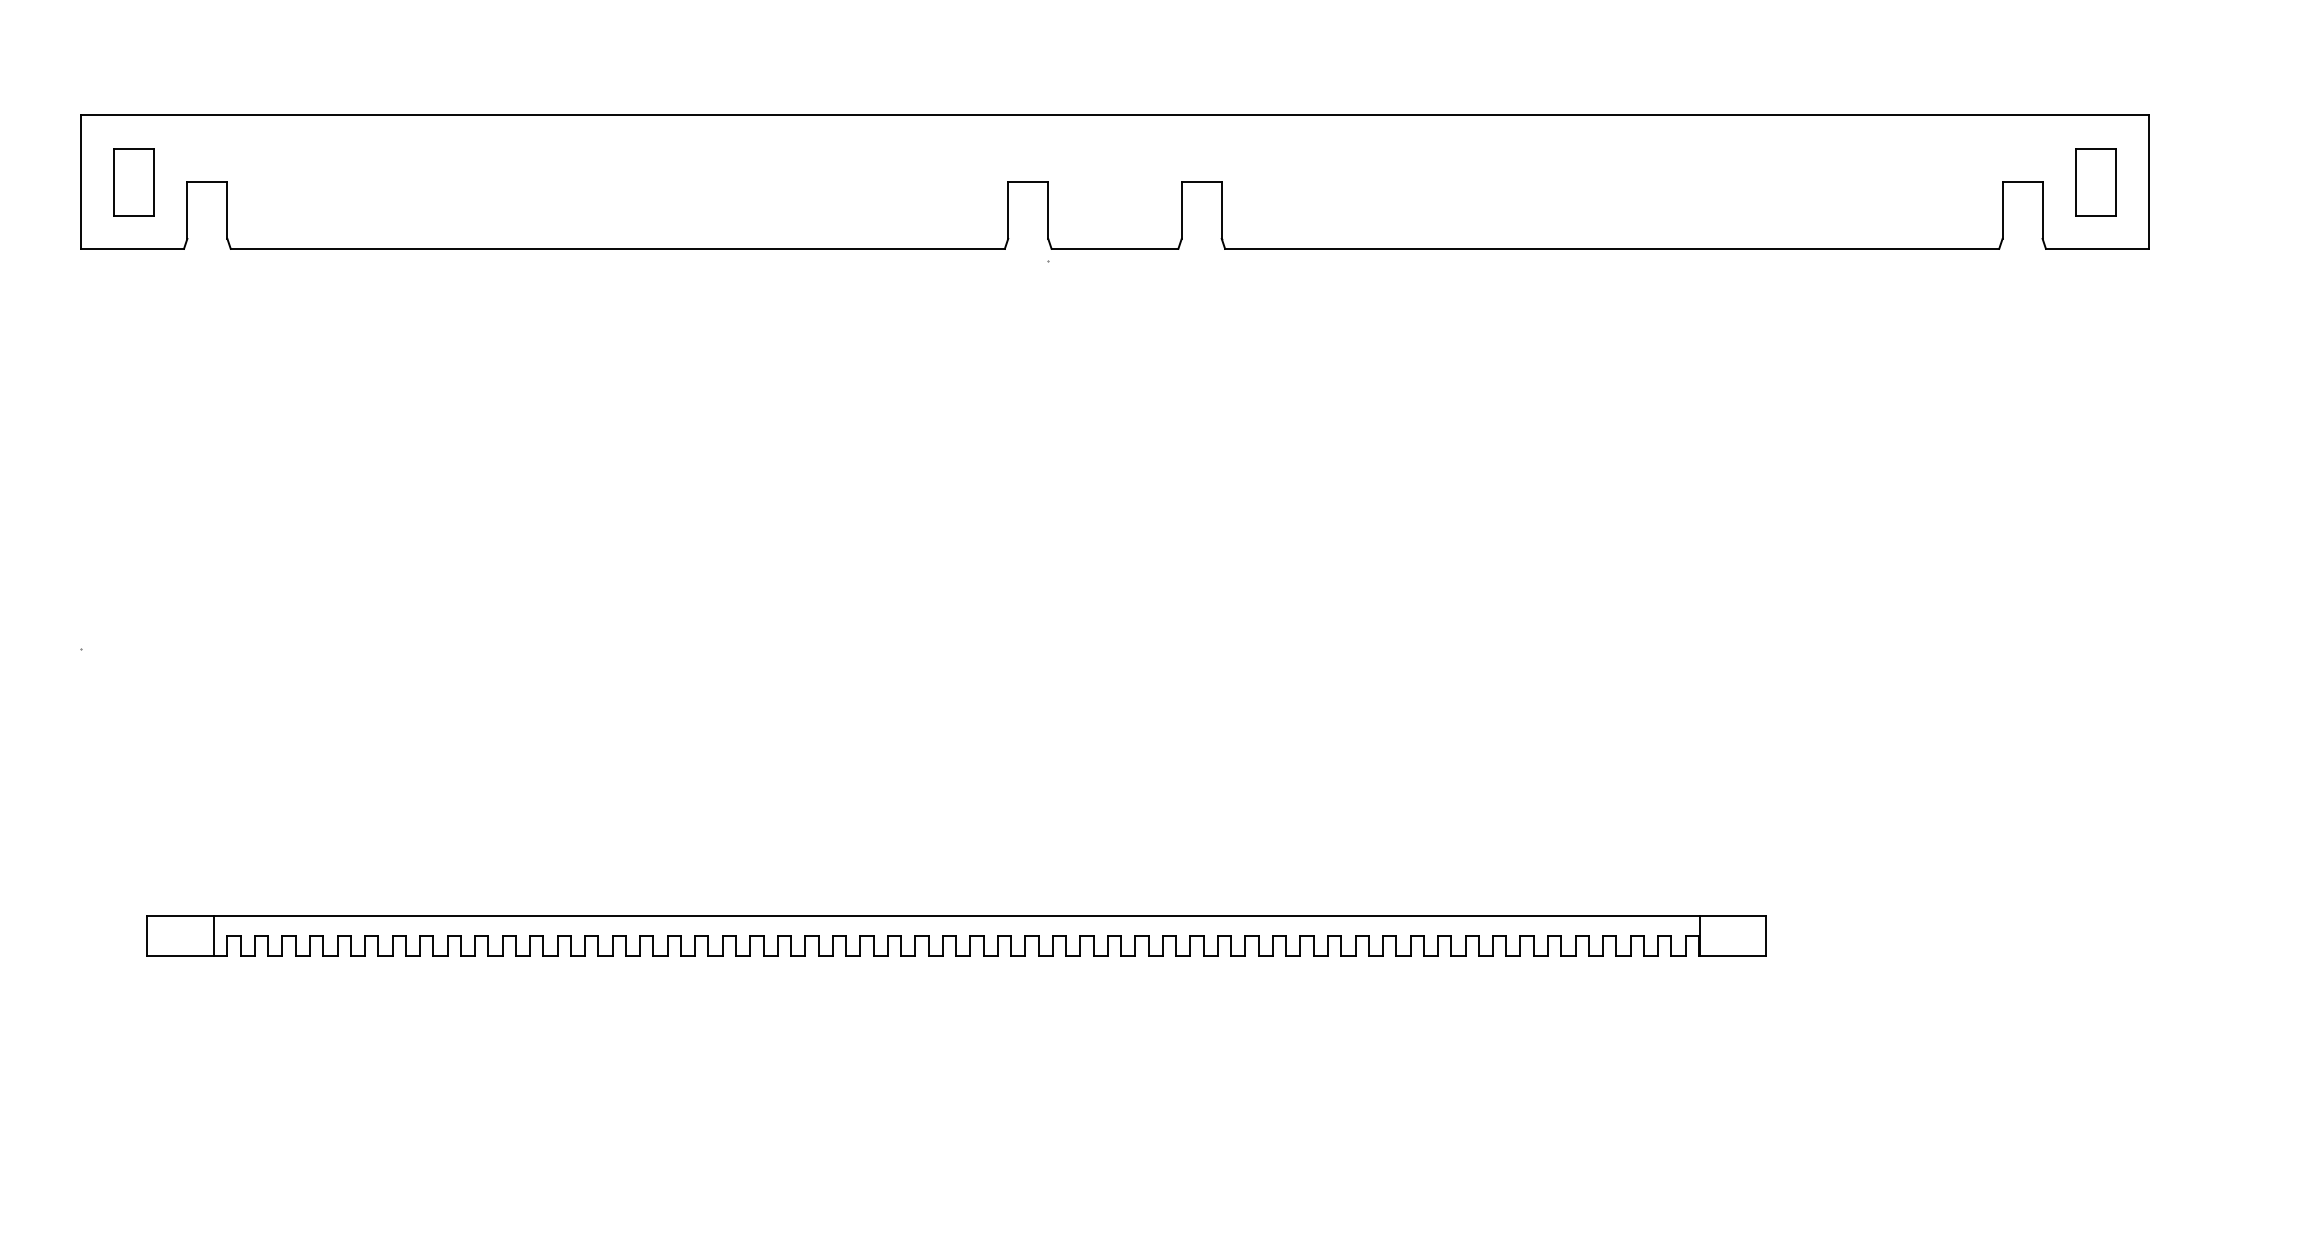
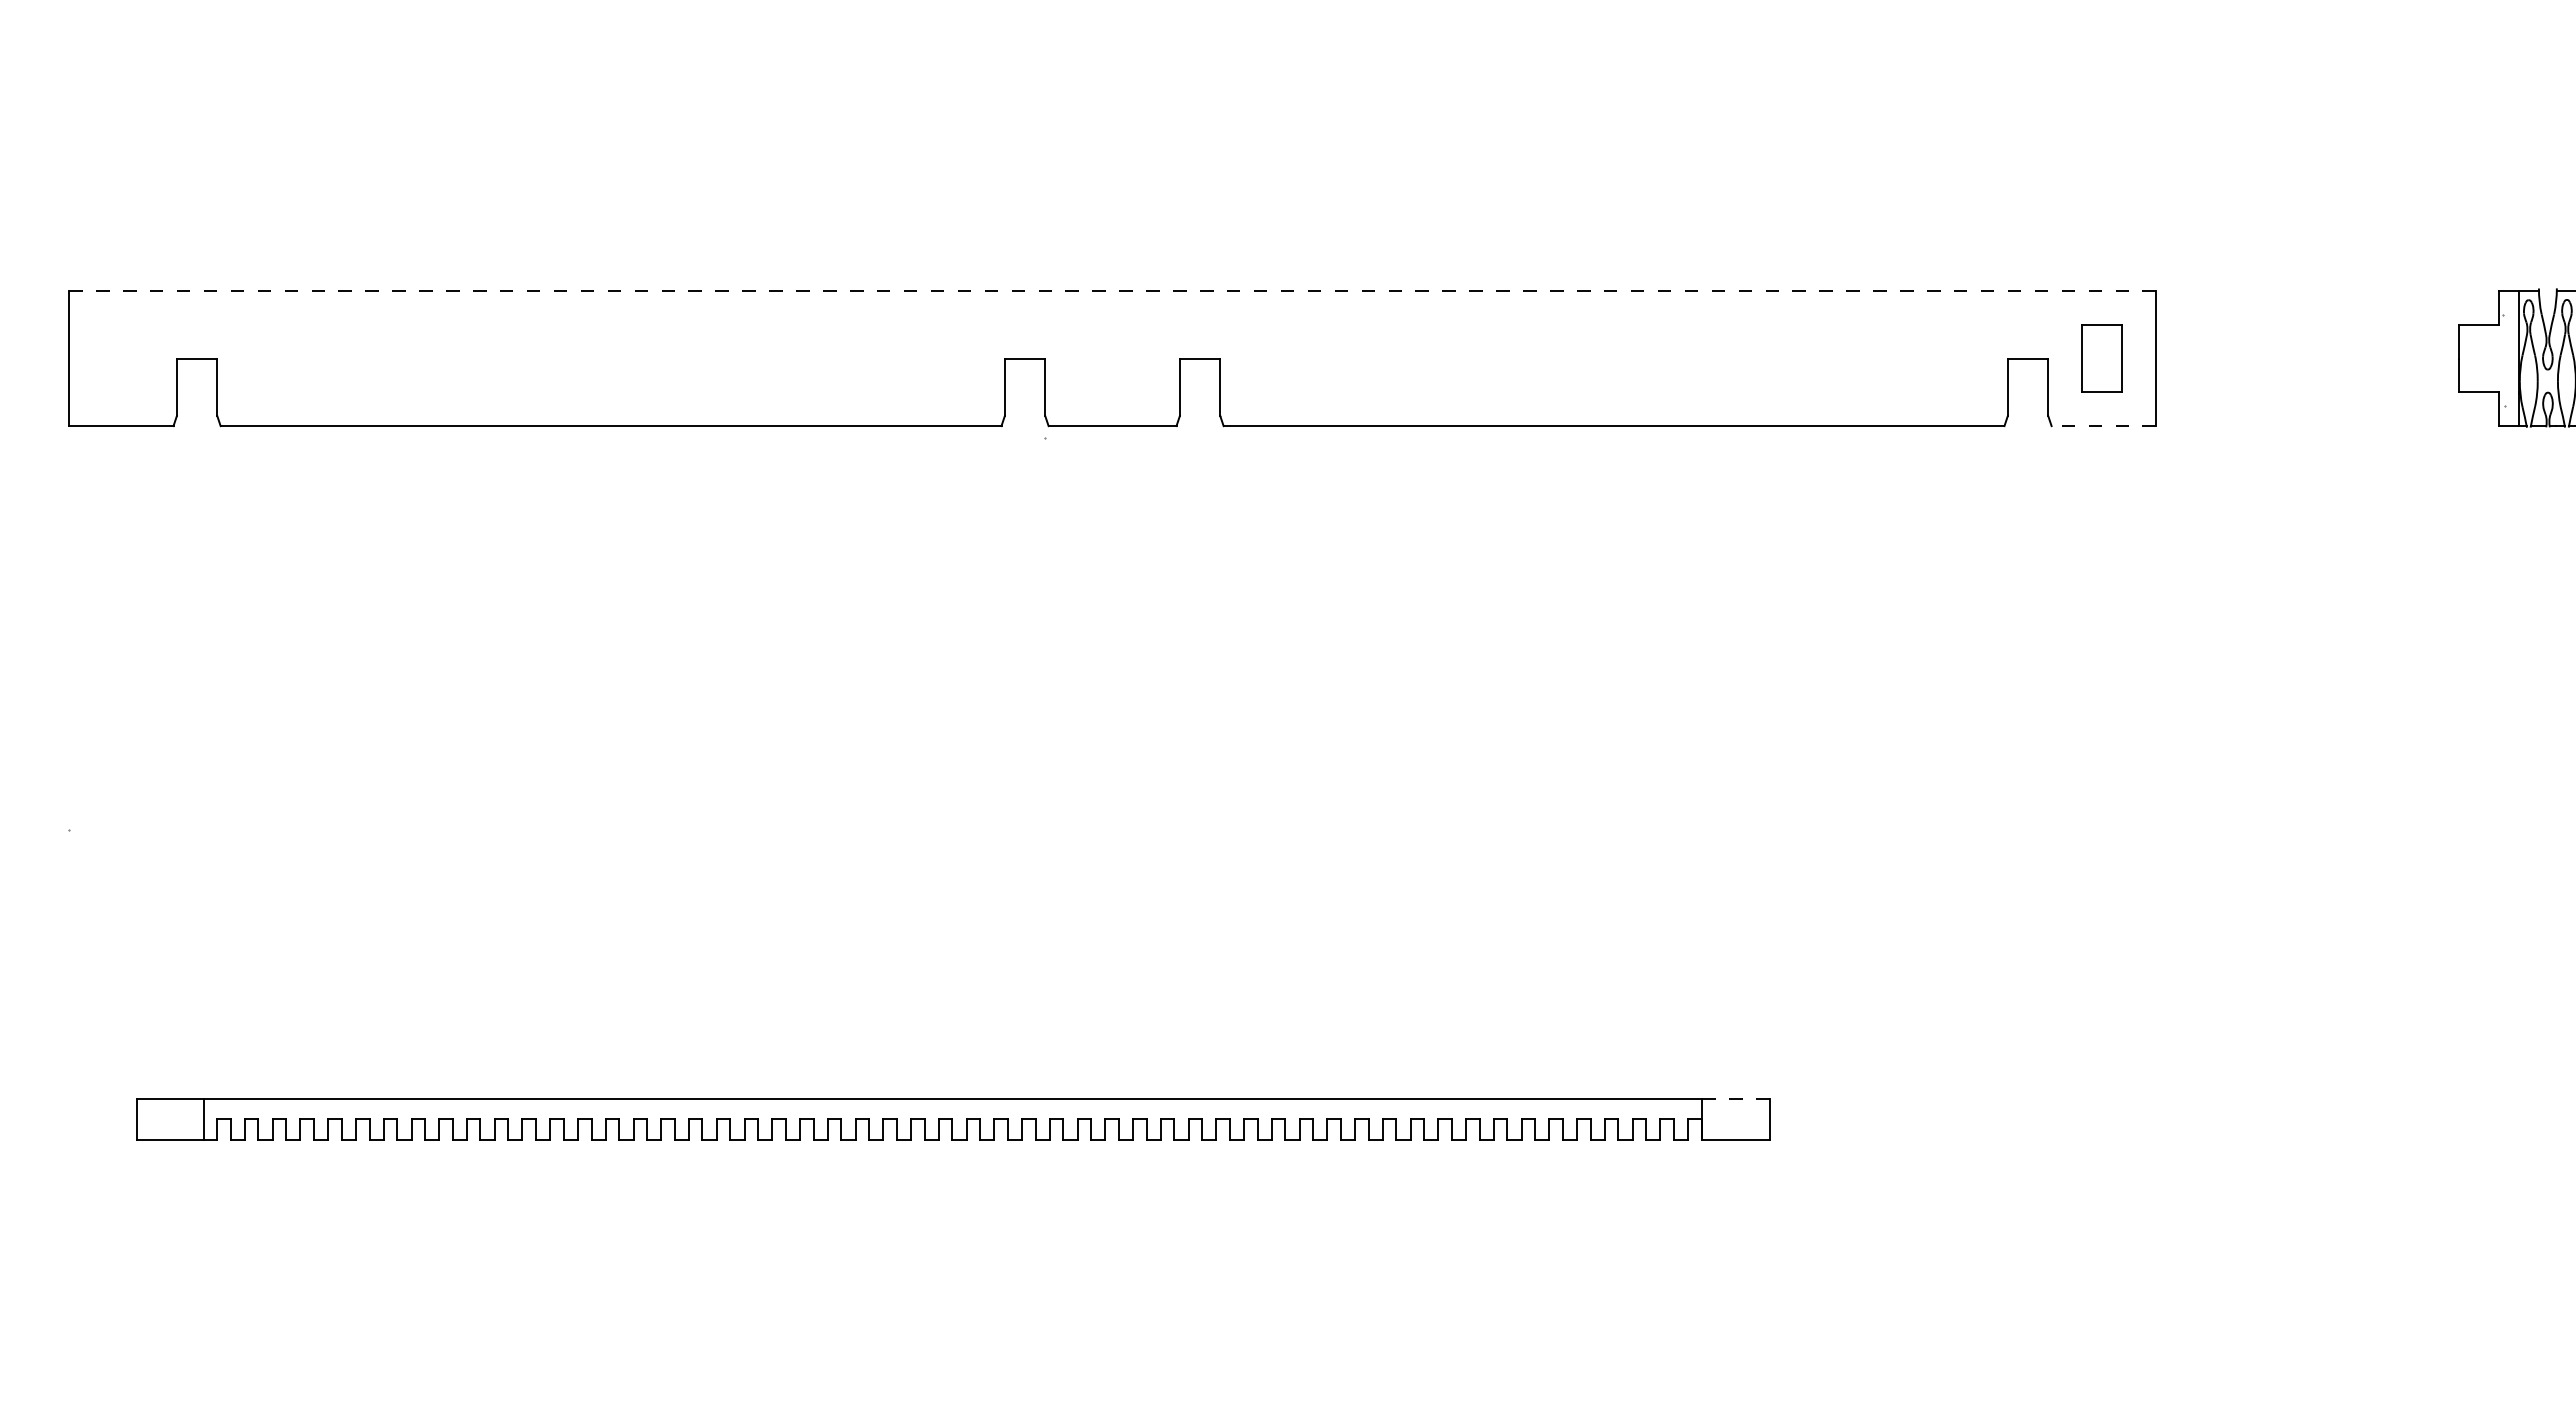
line: (1115, 115) -> (1113, 291), solid -> dashed
part: (133, 181) -> (122, 358), removed
line: (2097, 249) -> (2103, 426), solid -> dashed
line: (1733, 916) -> (1736, 1099), solid -> dashed

